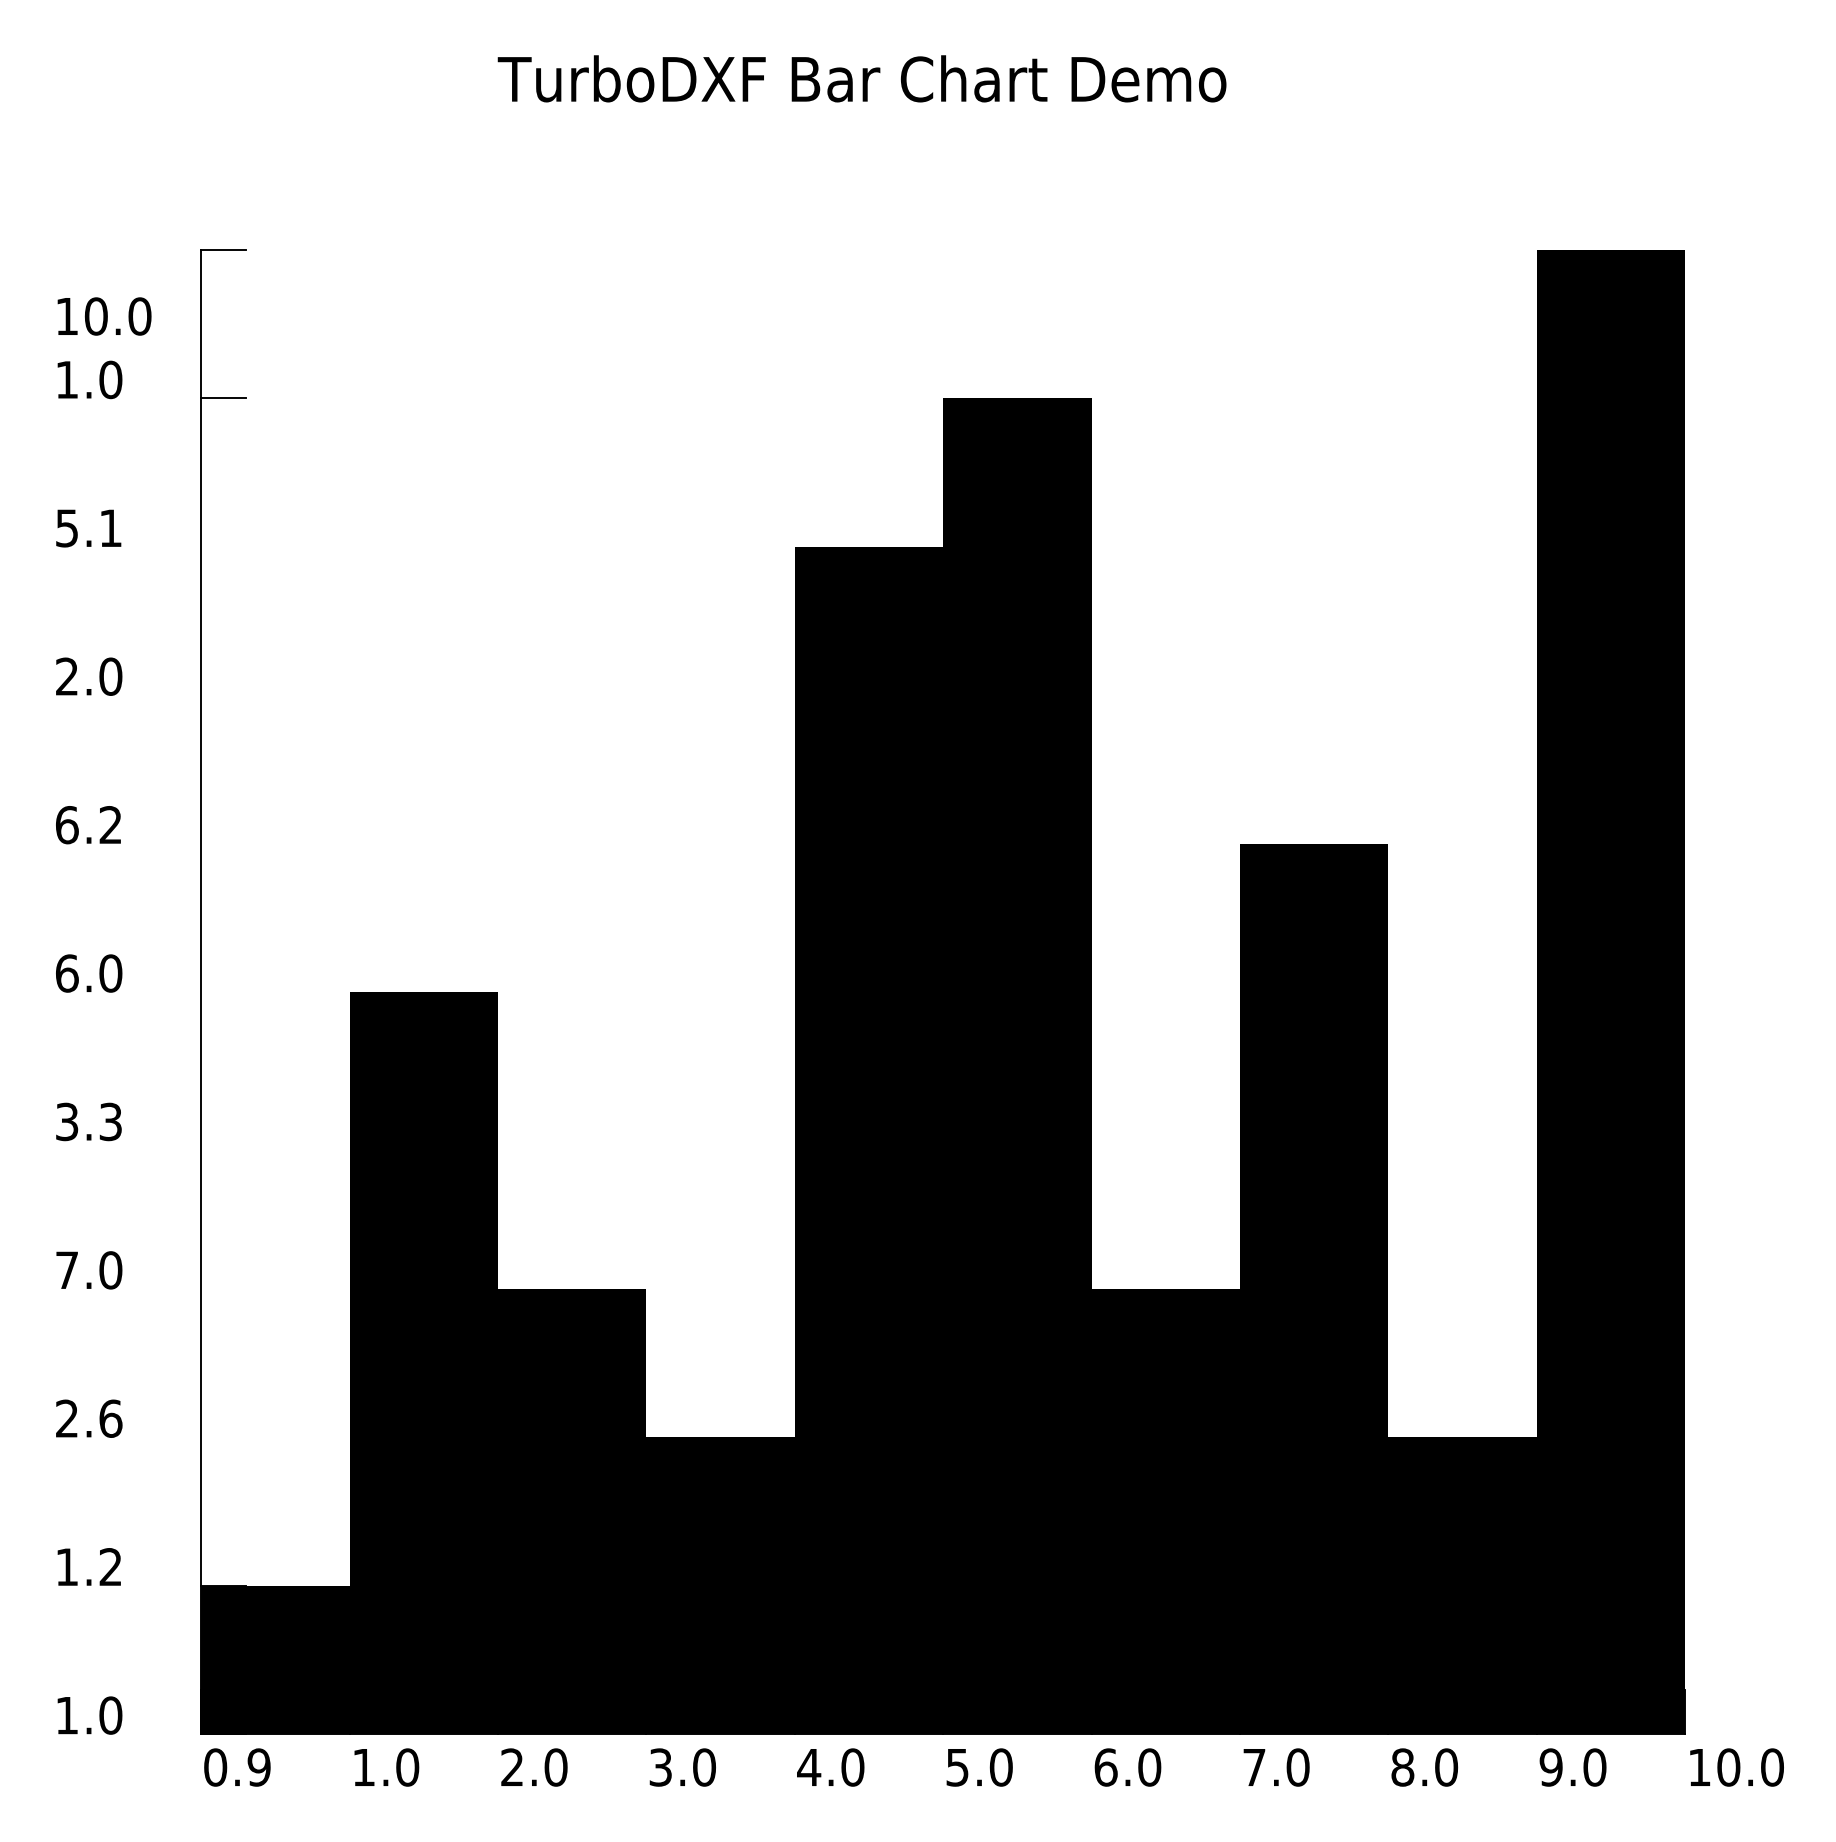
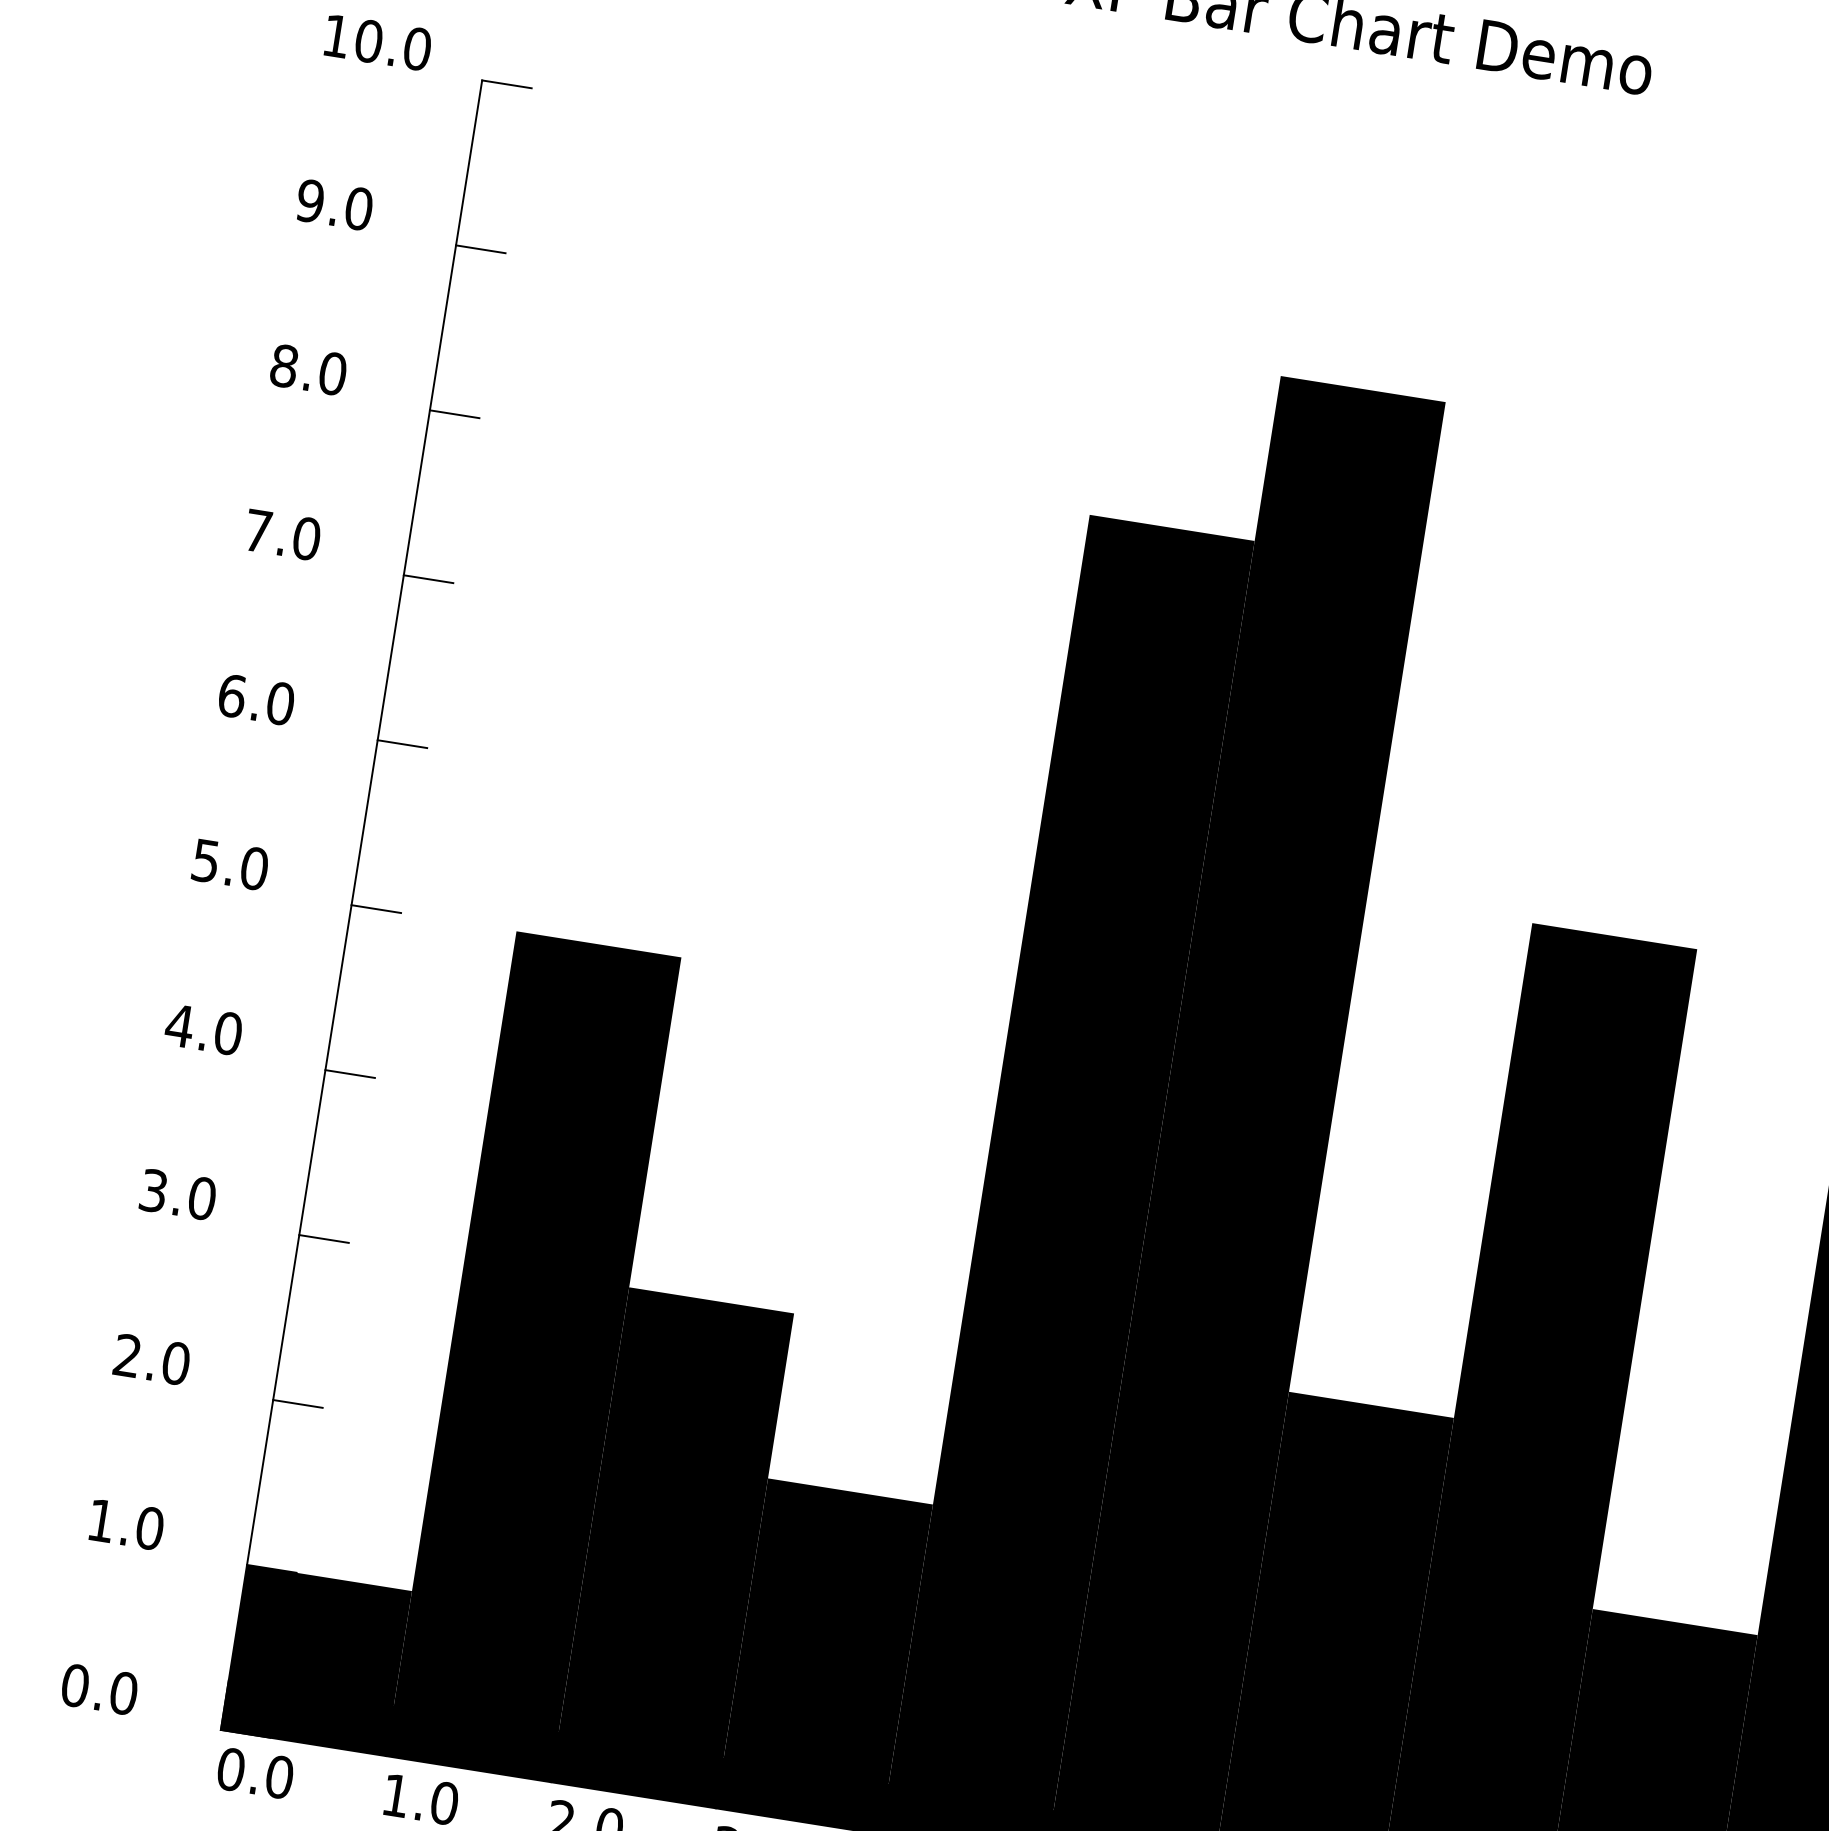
text: (104, 316) -> (378, 42), moved
text: (66, 379) -> (309, 200), 1.0 -> 9.0
text: (88, 528) -> (308, 370), 5.1 -> 8.0
line: (223, 546) -> (454, 413), added
text: (66, 676) -> (257, 530), 2.0 -> 7.0
line: (223, 695) -> (428, 579), added
text: (110, 825) -> (280, 704), 6.2 -> 6.0
line: (223, 843) -> (402, 743), added
text: (67, 973) -> (206, 860), 6.0 -> 5.0
line: (223, 992) -> (376, 909), added
text: (88, 1121) -> (203, 1029), 3.3 -> 4.0
line: (223, 1140) -> (350, 1074), added
text: (67, 1270) -> (154, 1191), 7.0 -> 3.0
line: (223, 1288) -> (324, 1238), added
text: (110, 1418) -> (175, 1363), 2.6 -> 2.0
line: (223, 1437) -> (298, 1404), added
text: (110, 1567) -> (149, 1528), 1.2 -> 1.0
text: (66, 1715) -> (74, 1685), 1.0 -> 0.0
text: (258, 1767) -> (278, 1777), 0.9 -> 0.0

